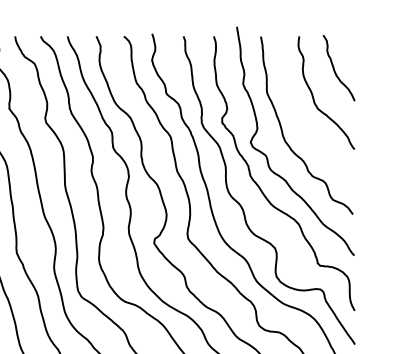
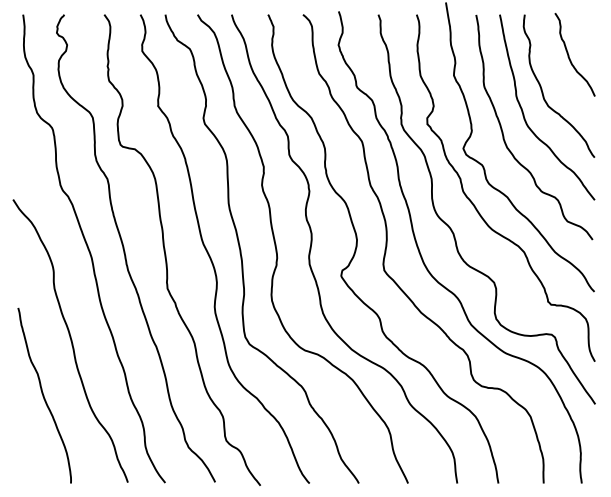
curve: (299, 115) -> (524, 114), added

